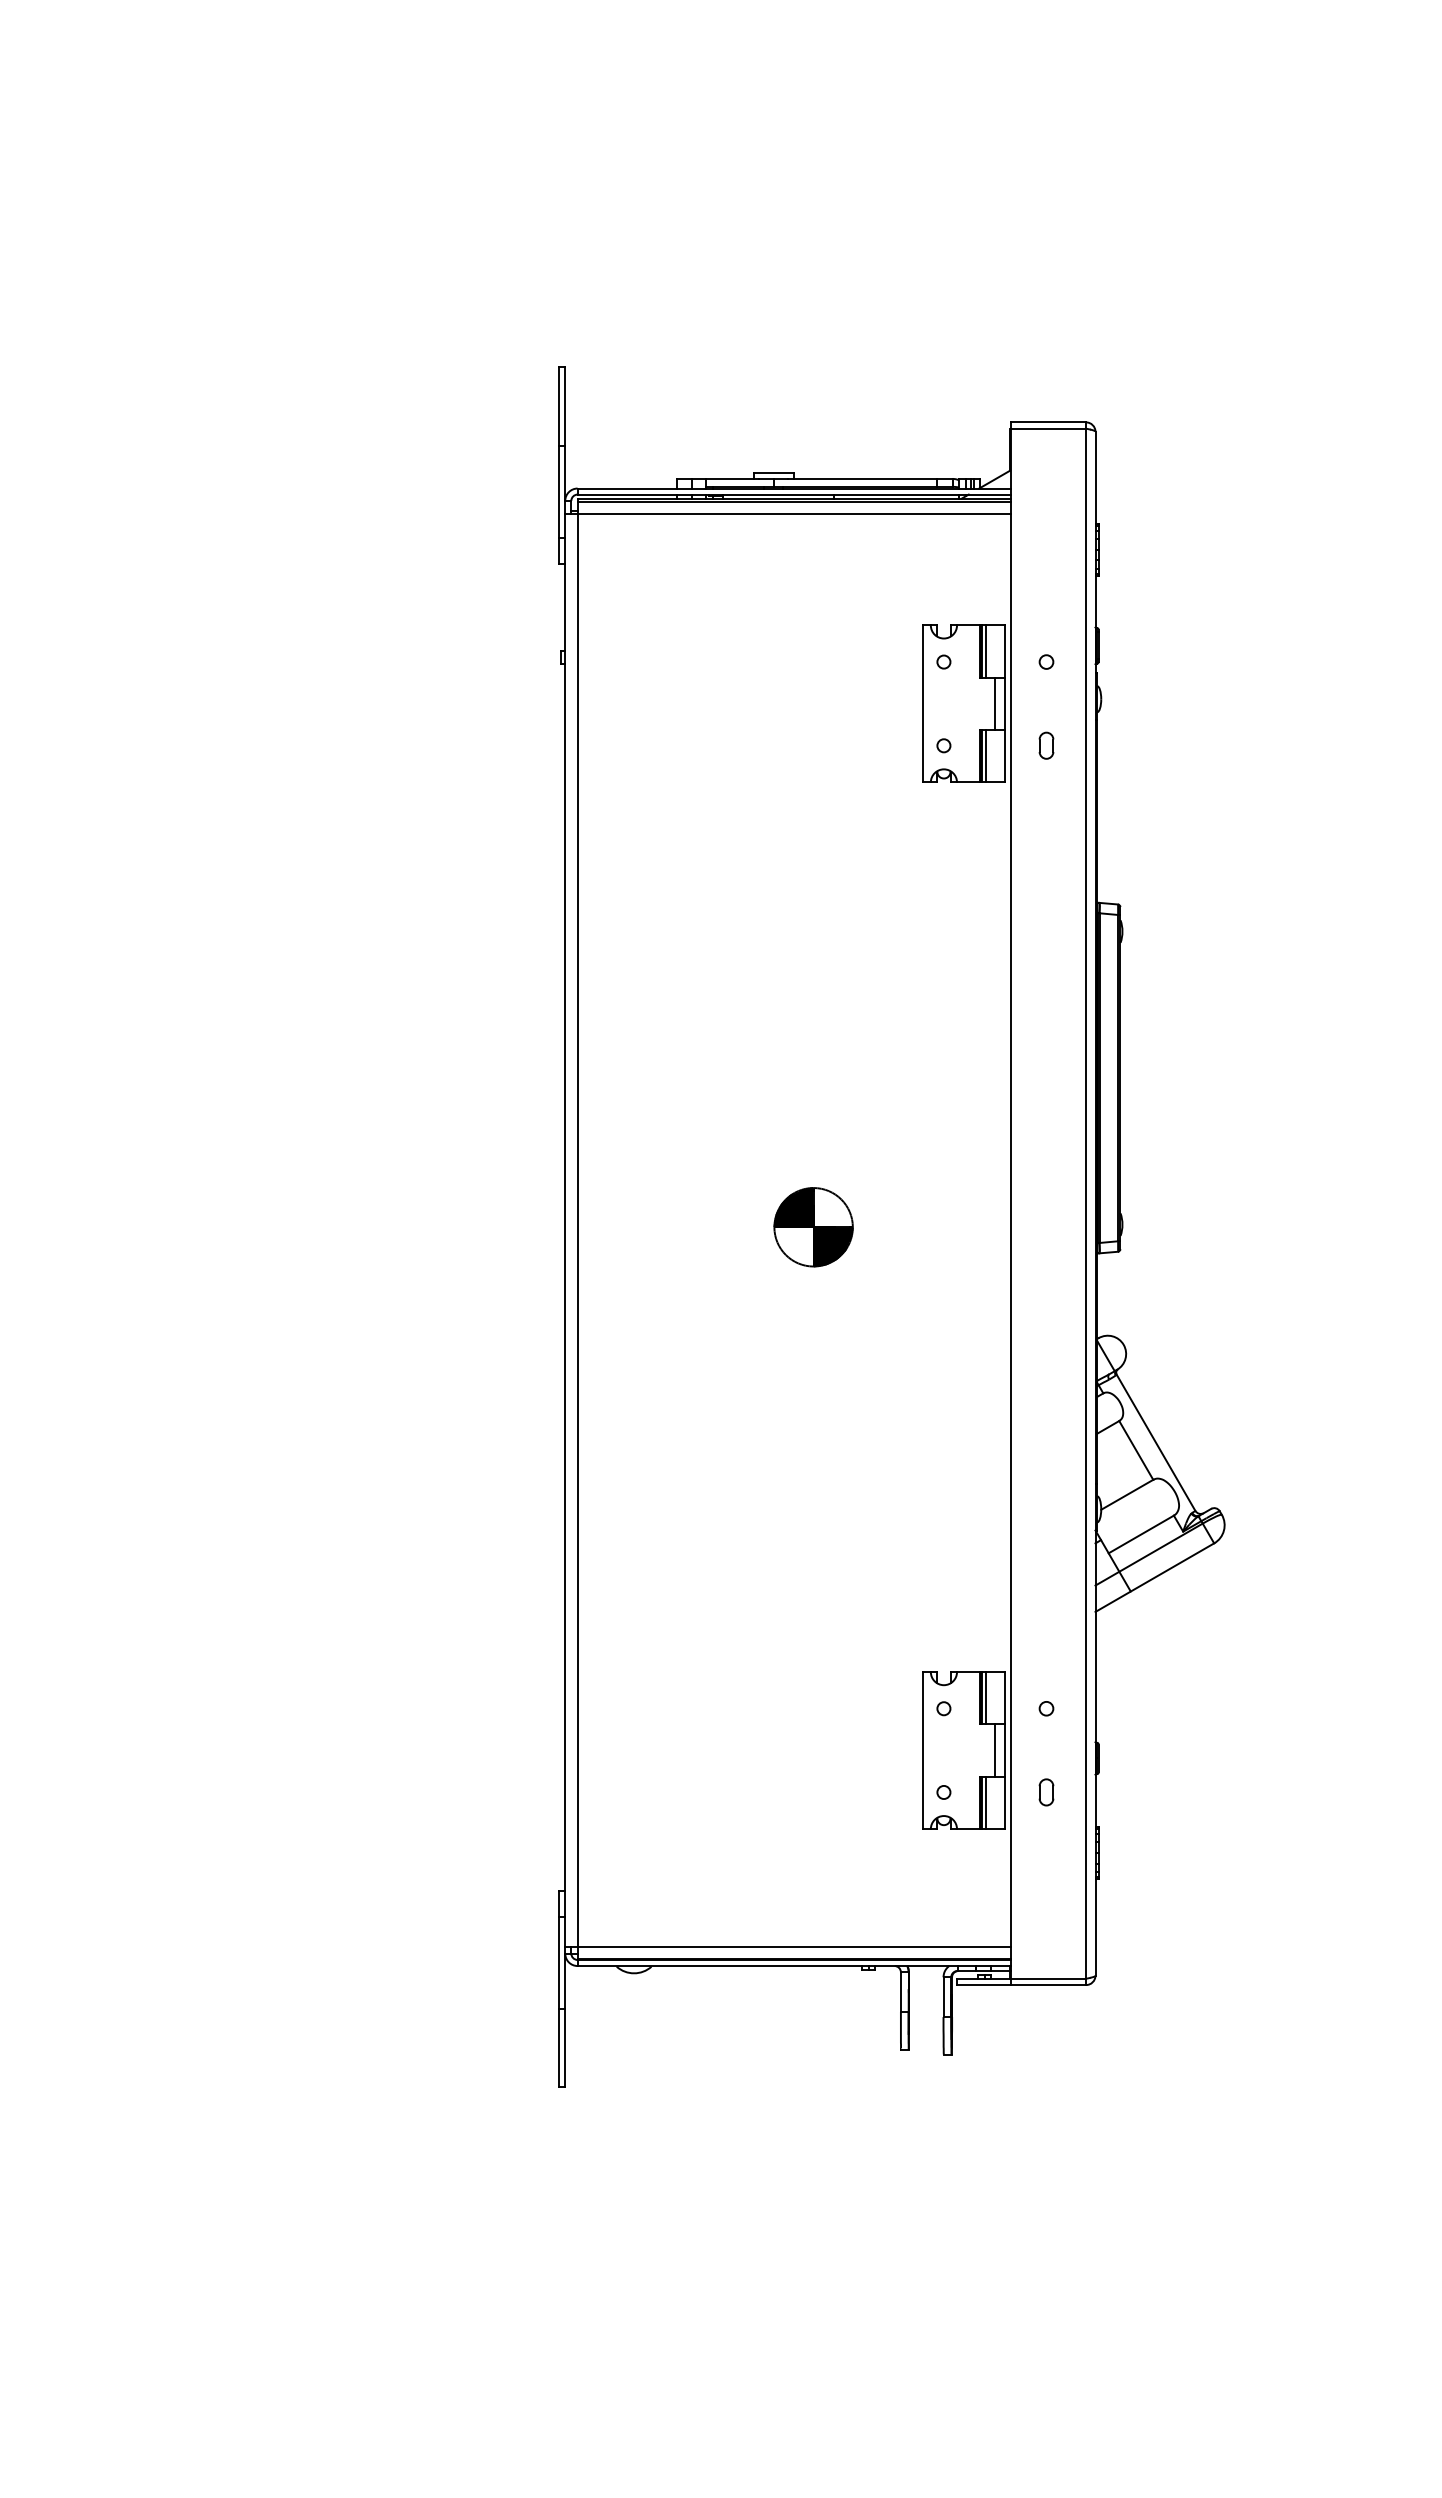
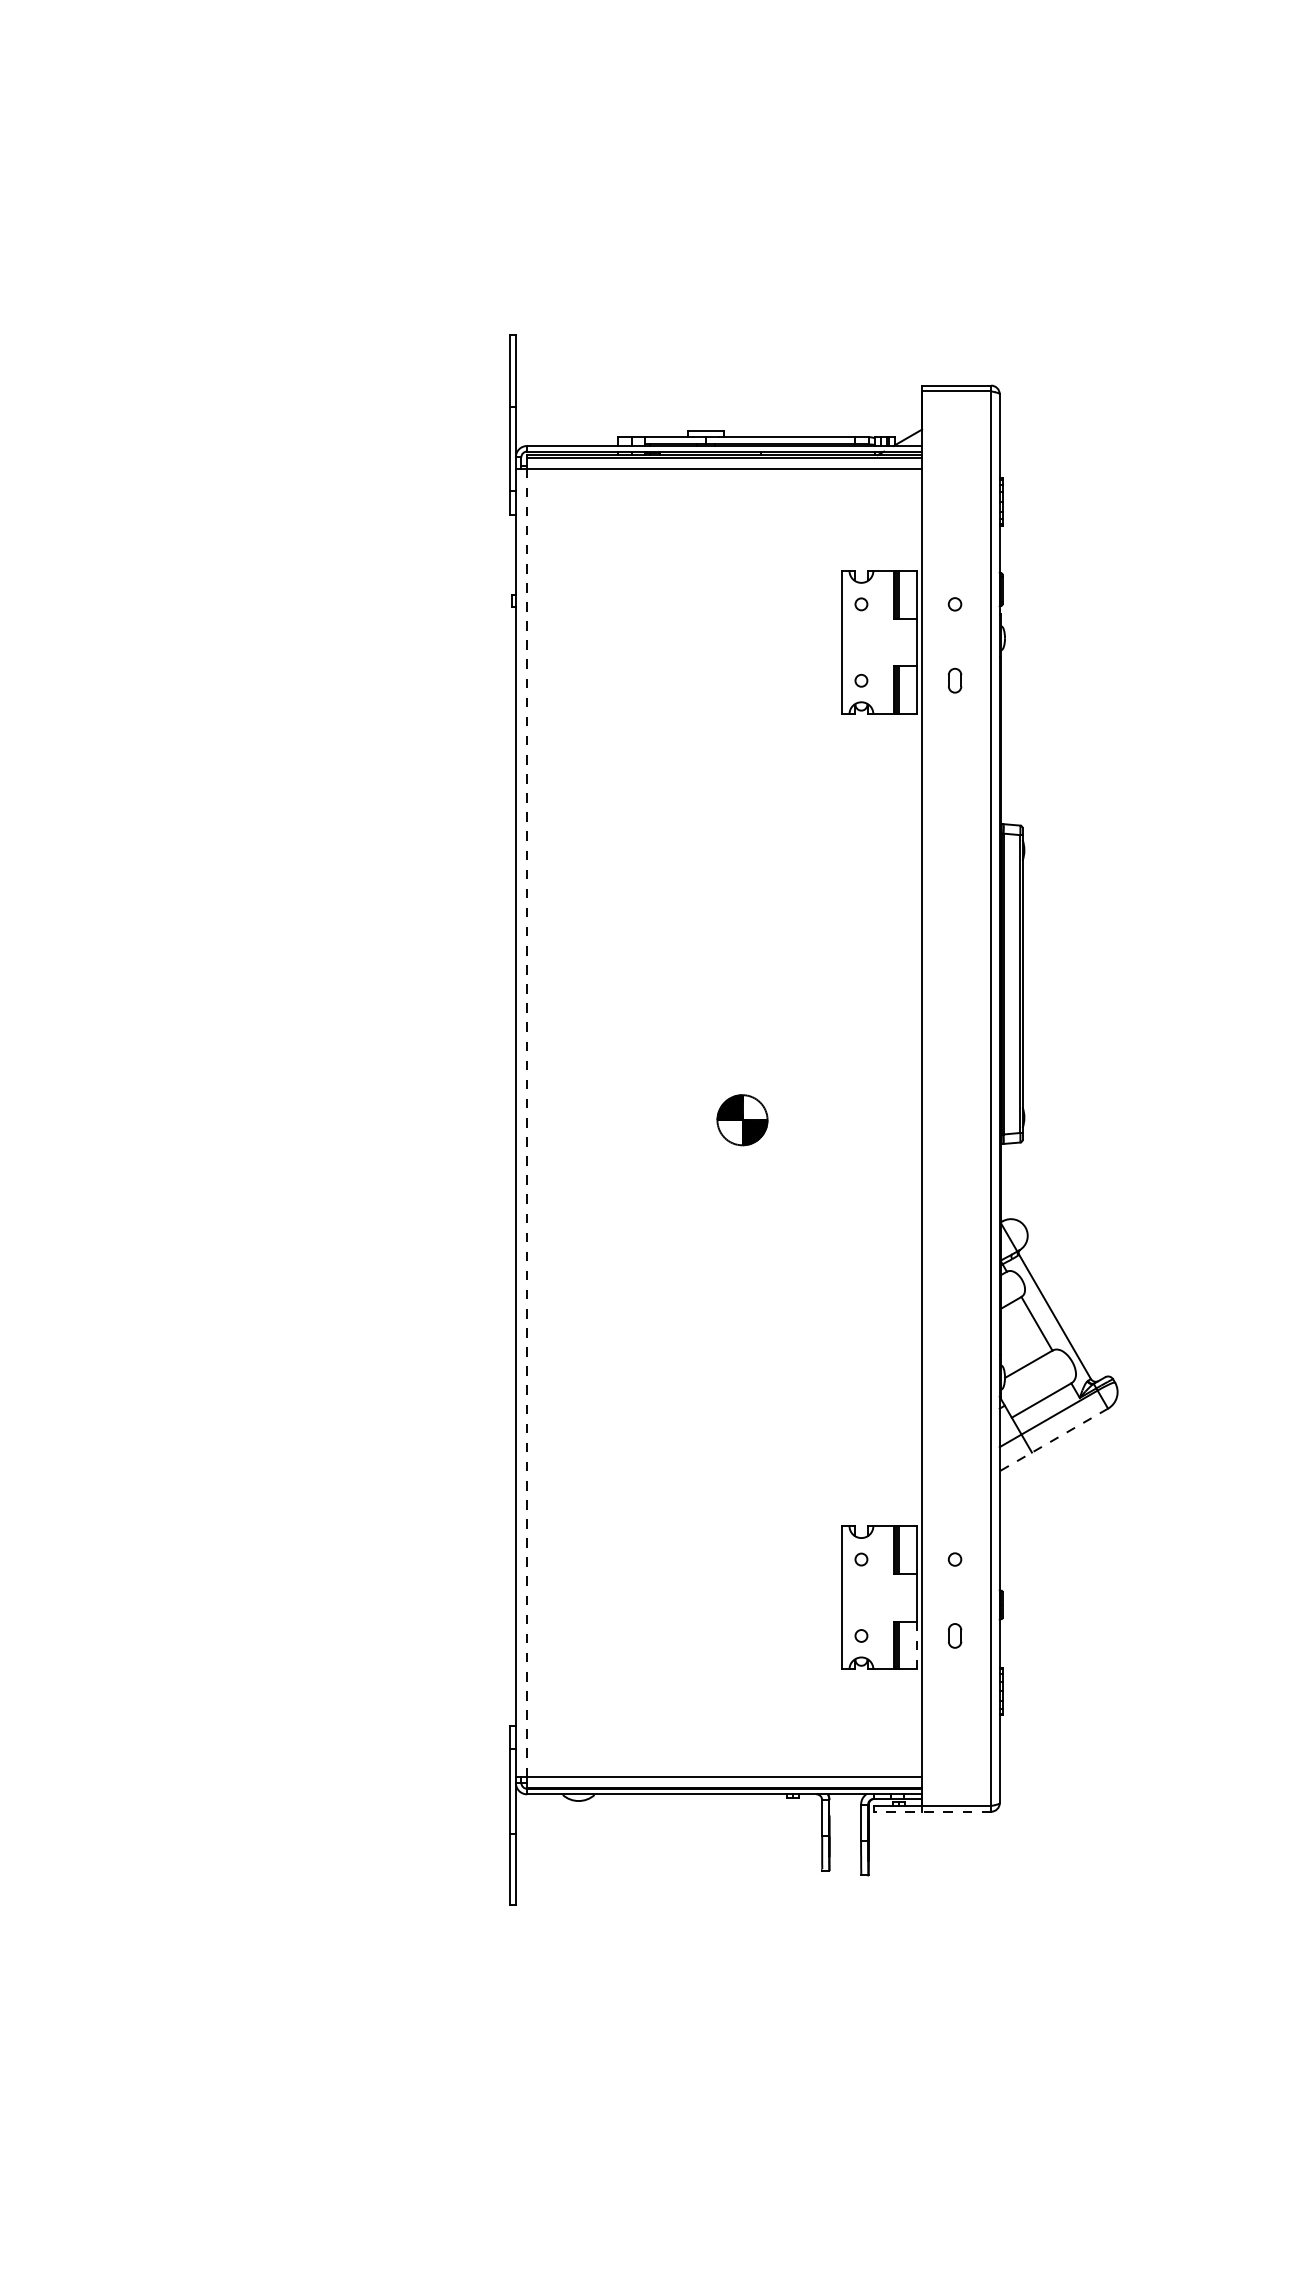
line: (995, 703) -> (908, 642), removed
part: (813, 1227) -> (742, 1120), size x0.7
line: (577, 1230) -> (527, 1123), solid -> dashed
line: (1154, 1577) -> (1053, 1439), solid -> dashed
line: (995, 1750) -> (908, 1597), removed
line: (1004, 1802) -> (916, 1645), solid -> dashed
line: (1021, 1985) -> (932, 1812), solid -> dashed

